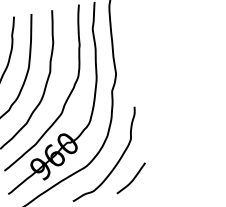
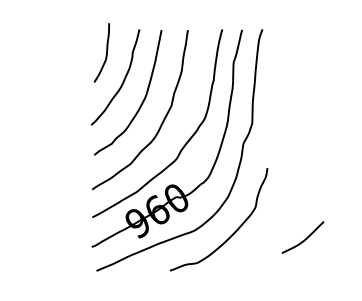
curve: (132, 179) -> (304, 239), moved

